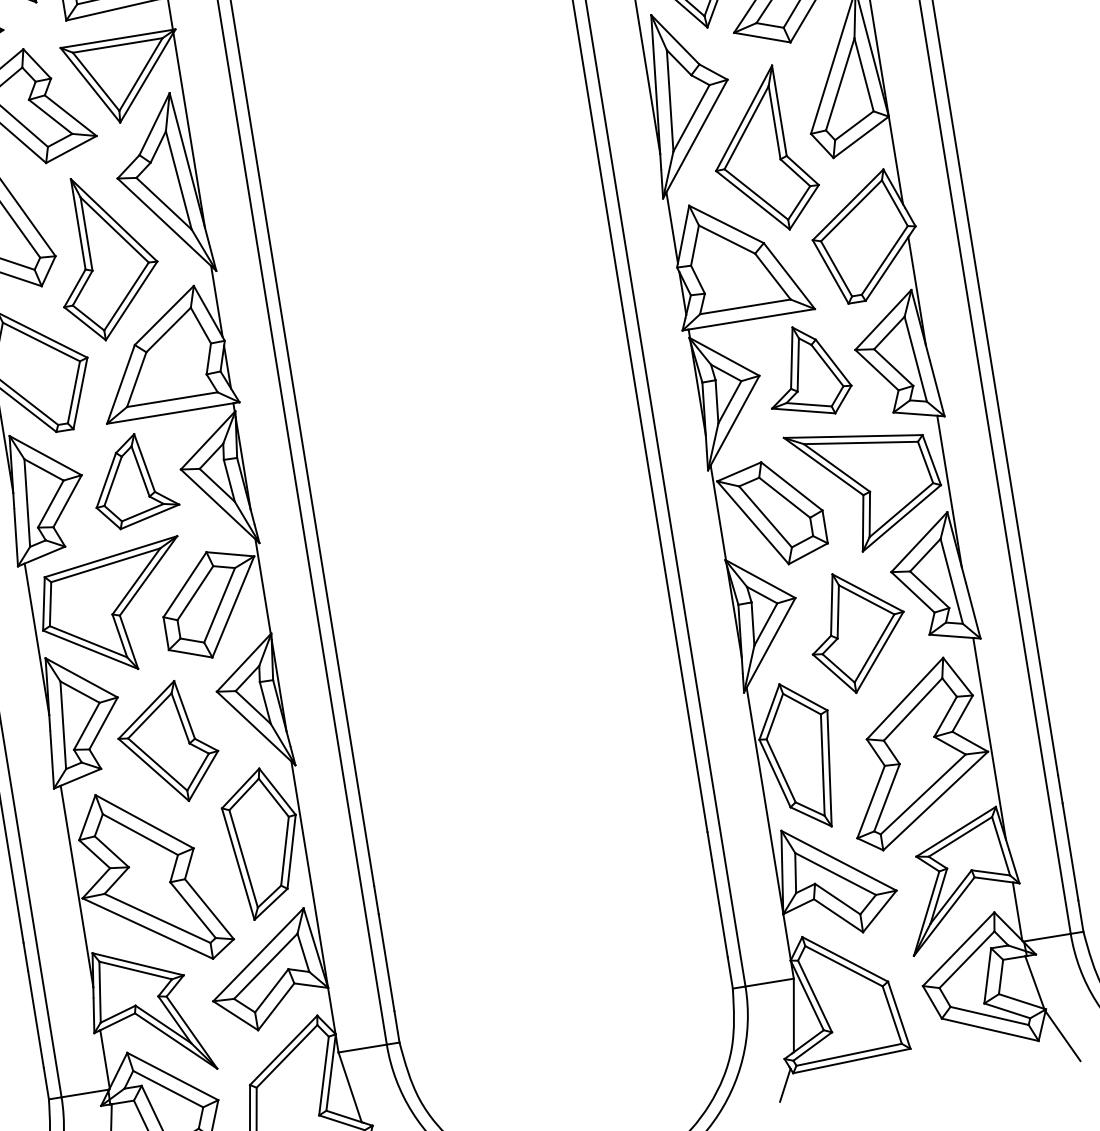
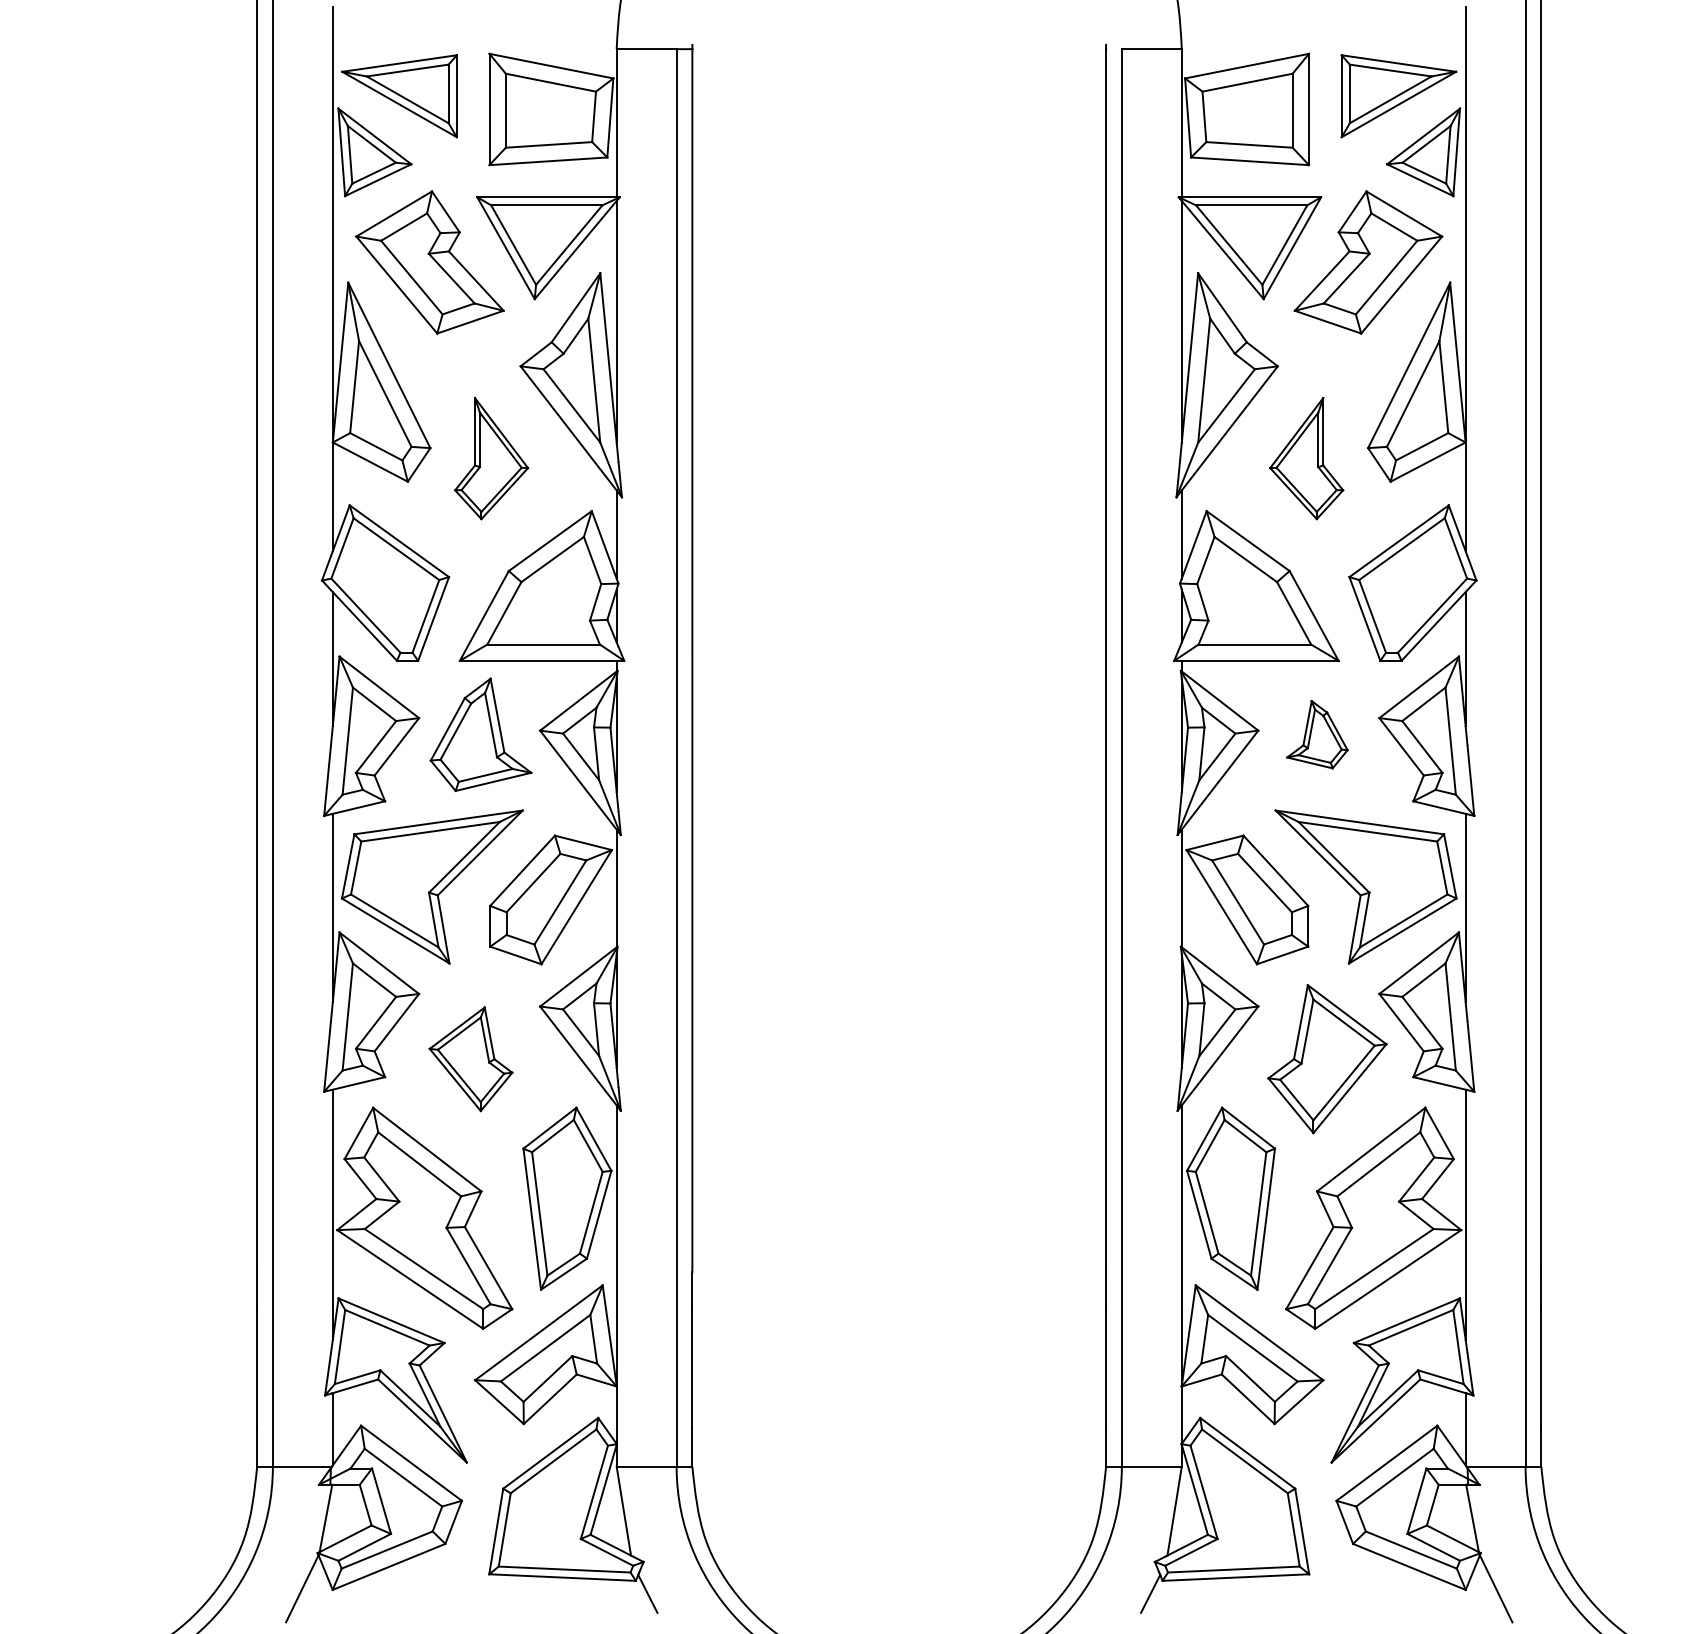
part: (762, 150) -> (1306, 458), size x0.6
part: (106, 256) -> (491, 458), size x0.6
part: (807, 371) -> (1317, 734), size x0.6
part: (167, 743) -> (470, 1059), size x0.7

